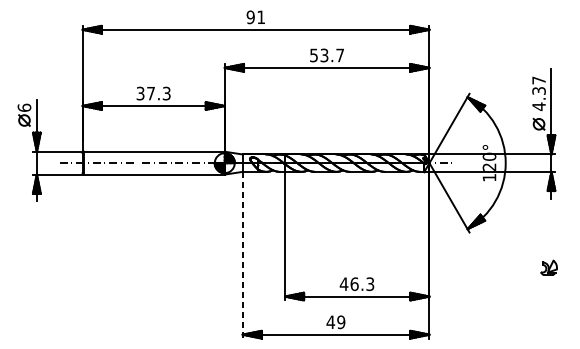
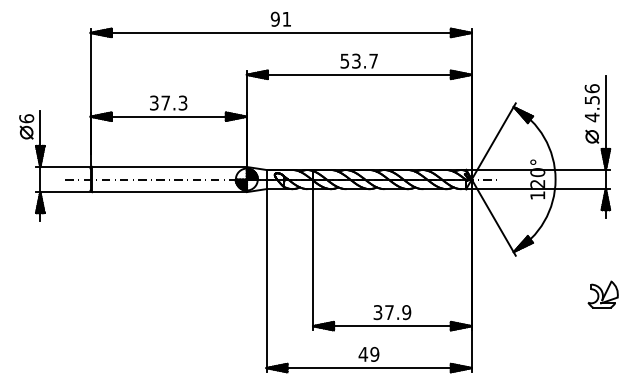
text: (538, 85) -> (591, 94), 4.37 -> 4.56
line: (242, 255) -> (266, 280), dashed -> solid
part: (548, 267) -> (602, 294), size x1.67
text: (357, 284) -> (392, 312), 46.3 -> 37.9

